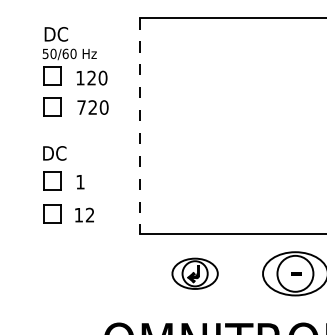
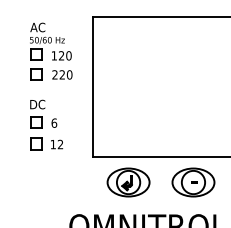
text: (55, 34) -> (38, 27), DC -> AC
text: (80, 106) -> (54, 74), 720 -> 220
line: (140, 127) -> (93, 87), dashed -> solid
text: (80, 181) -> (54, 122), 1 -> 6
part: (195, 273) -> (128, 182), size x1.43

